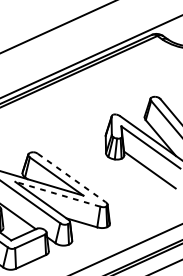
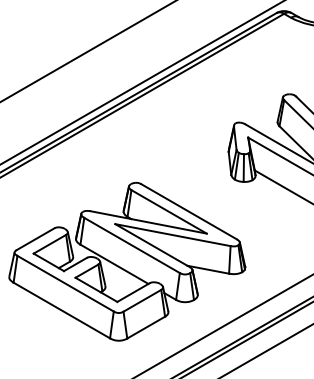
line: (71, 178) -> (189, 212), dashed -> solid
line: (57, 194) -> (172, 235), dashed -> solid

